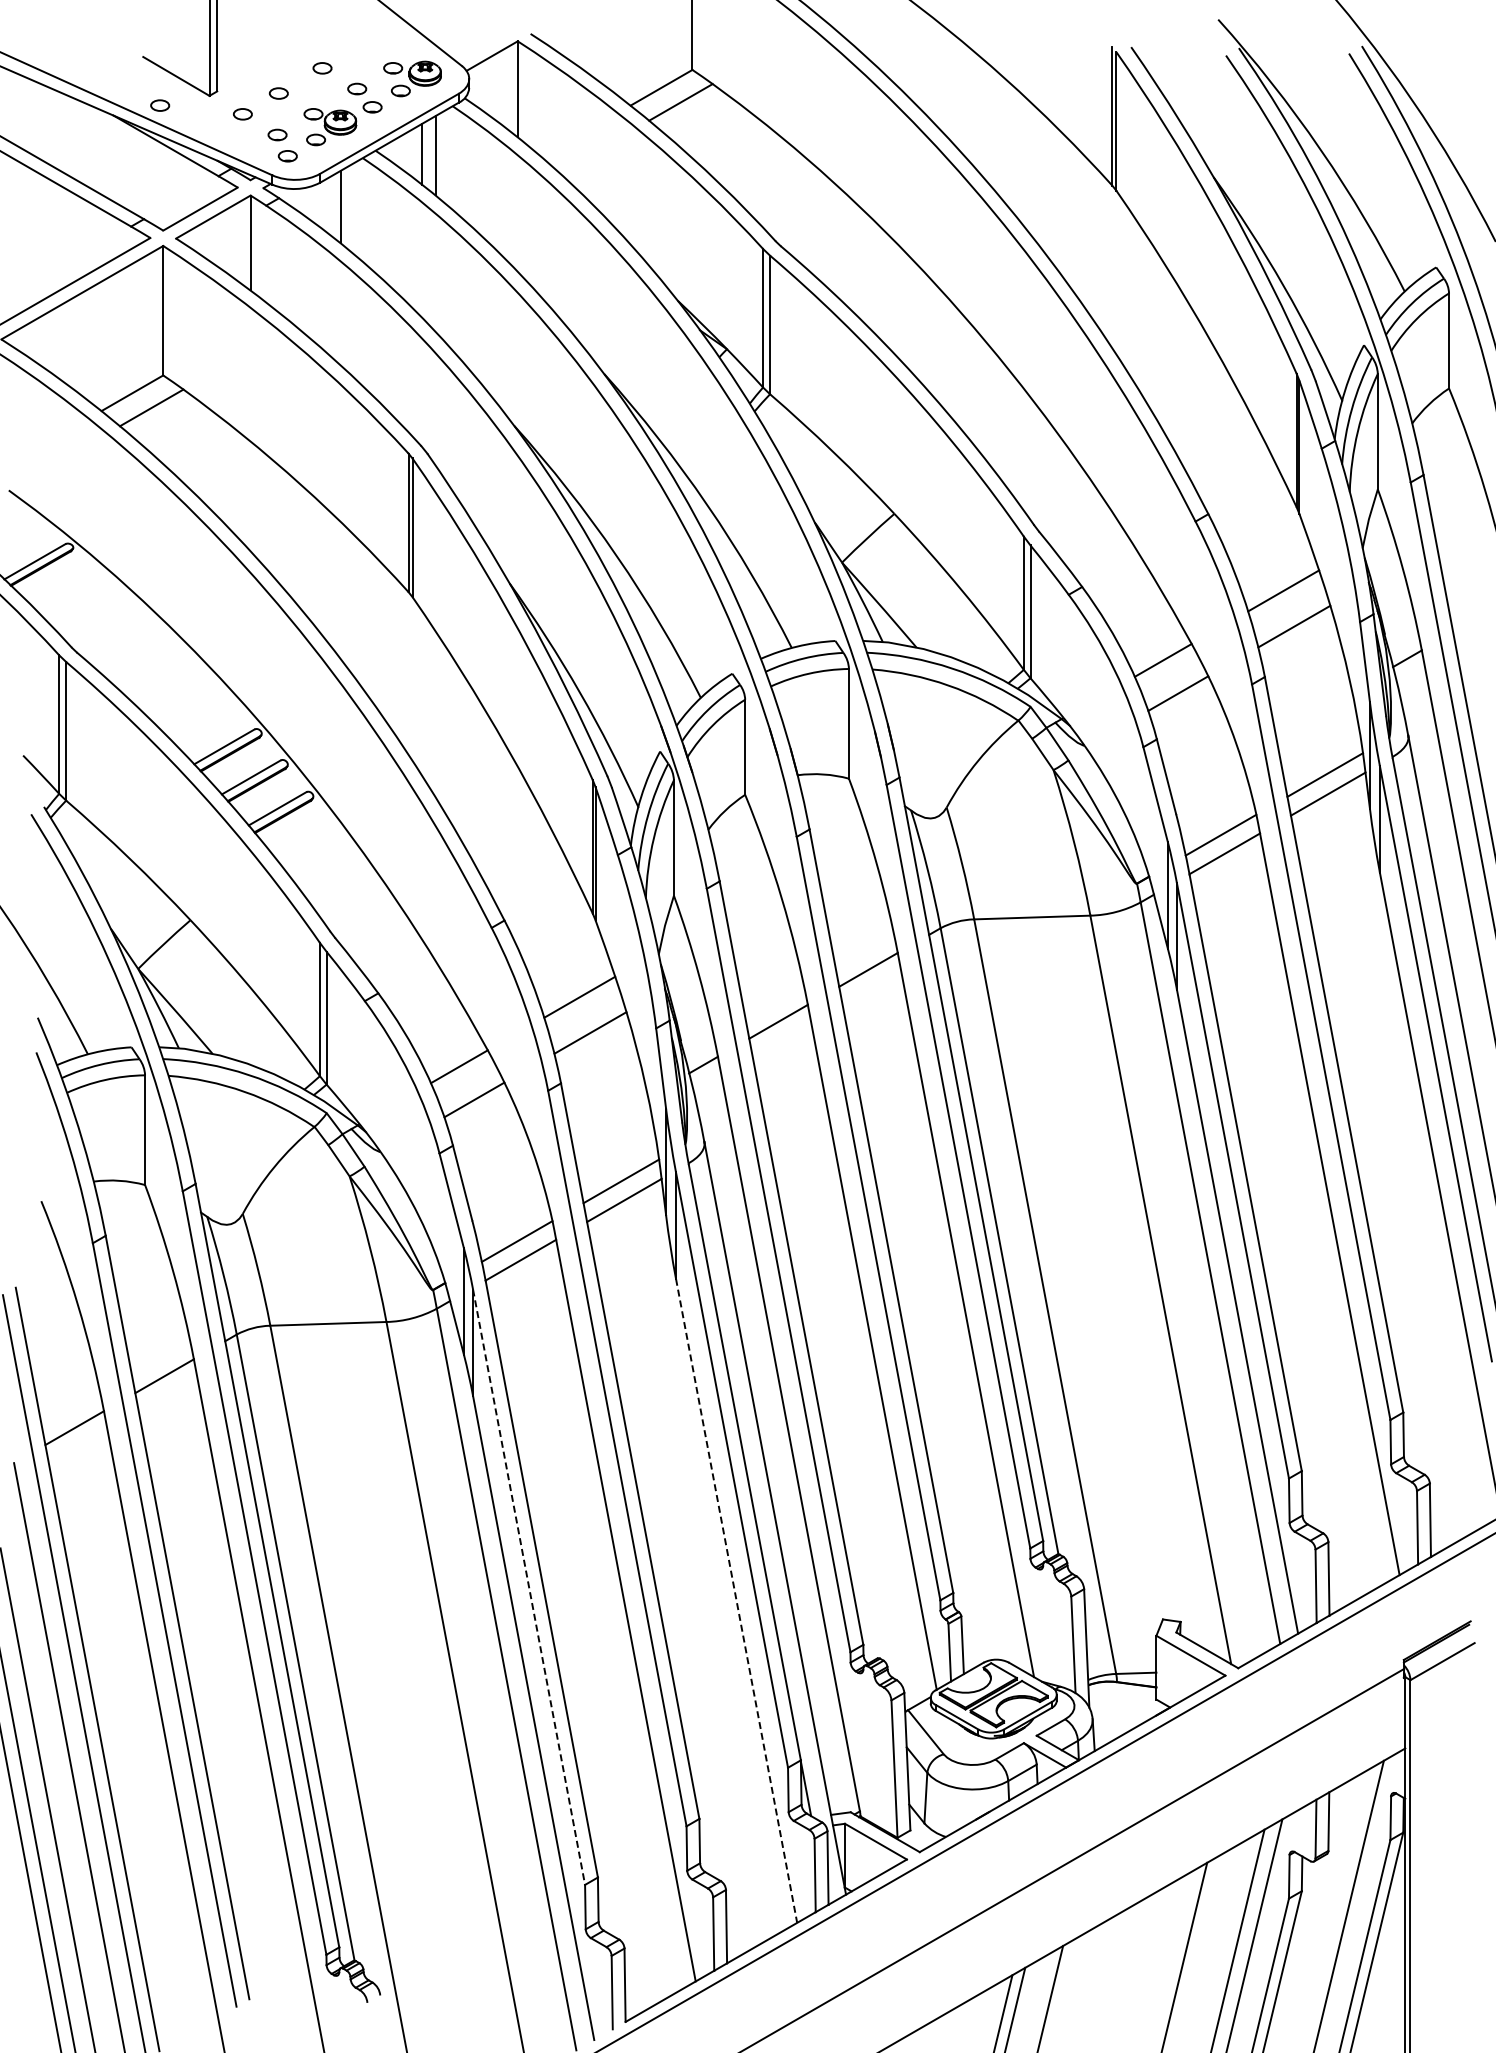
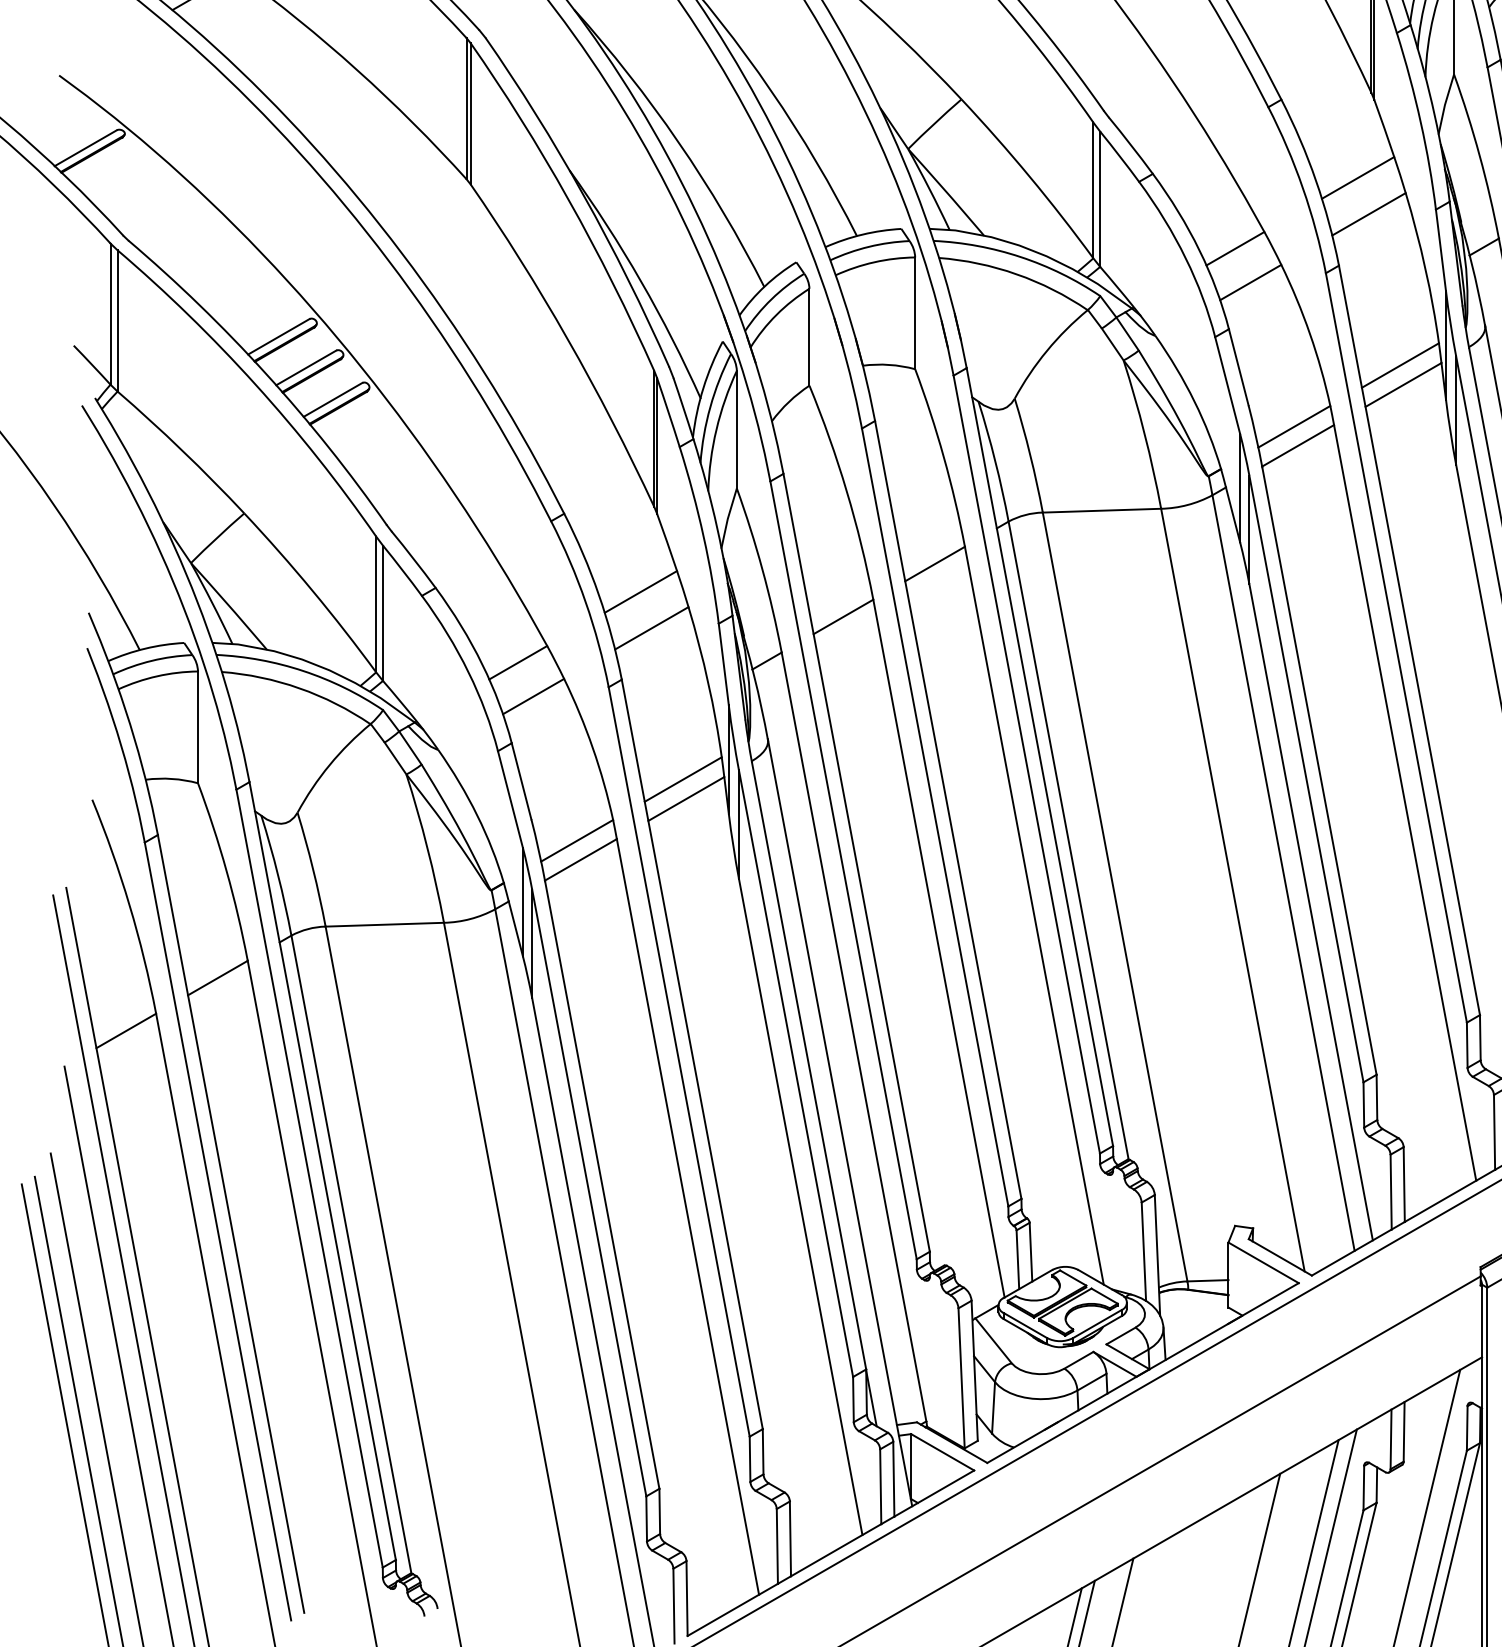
line: (529, 1587) -> (589, 1193), dashed -> solid
line: (736, 1600) -> (800, 1206), dashed -> solid

